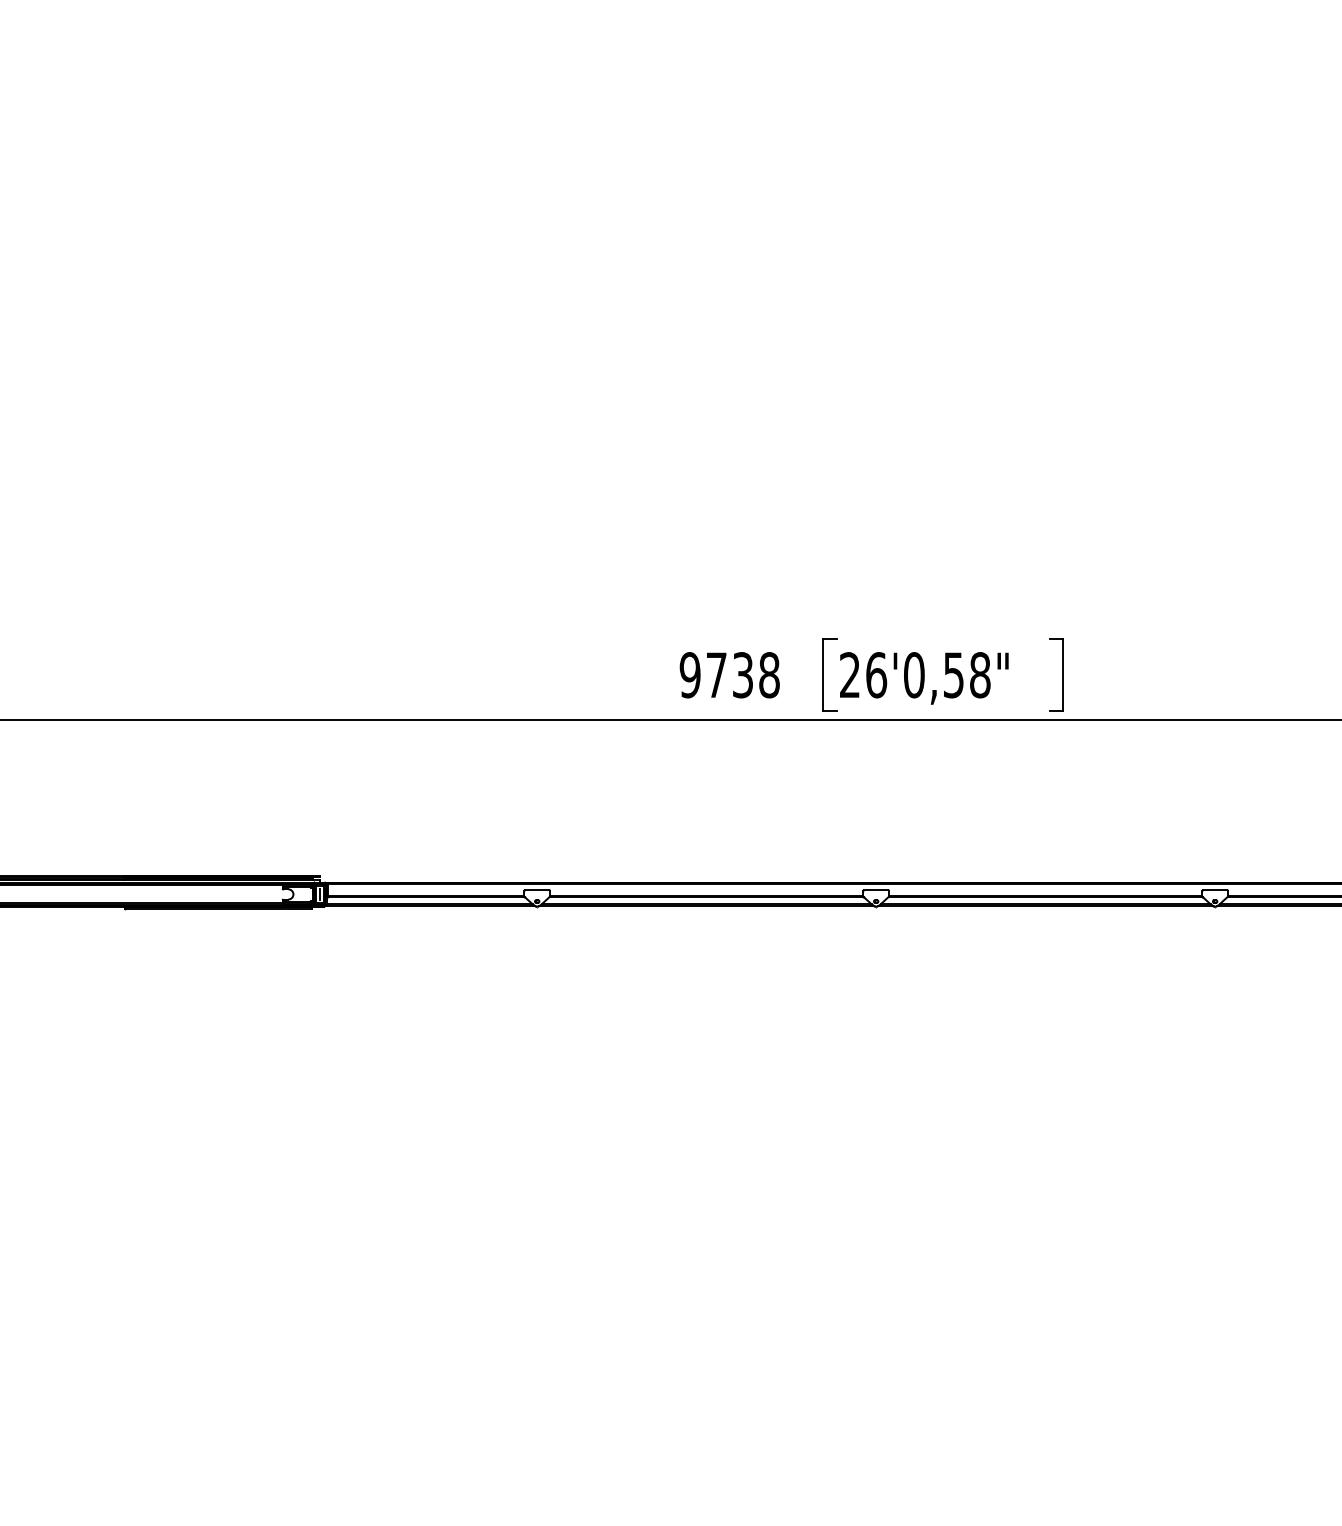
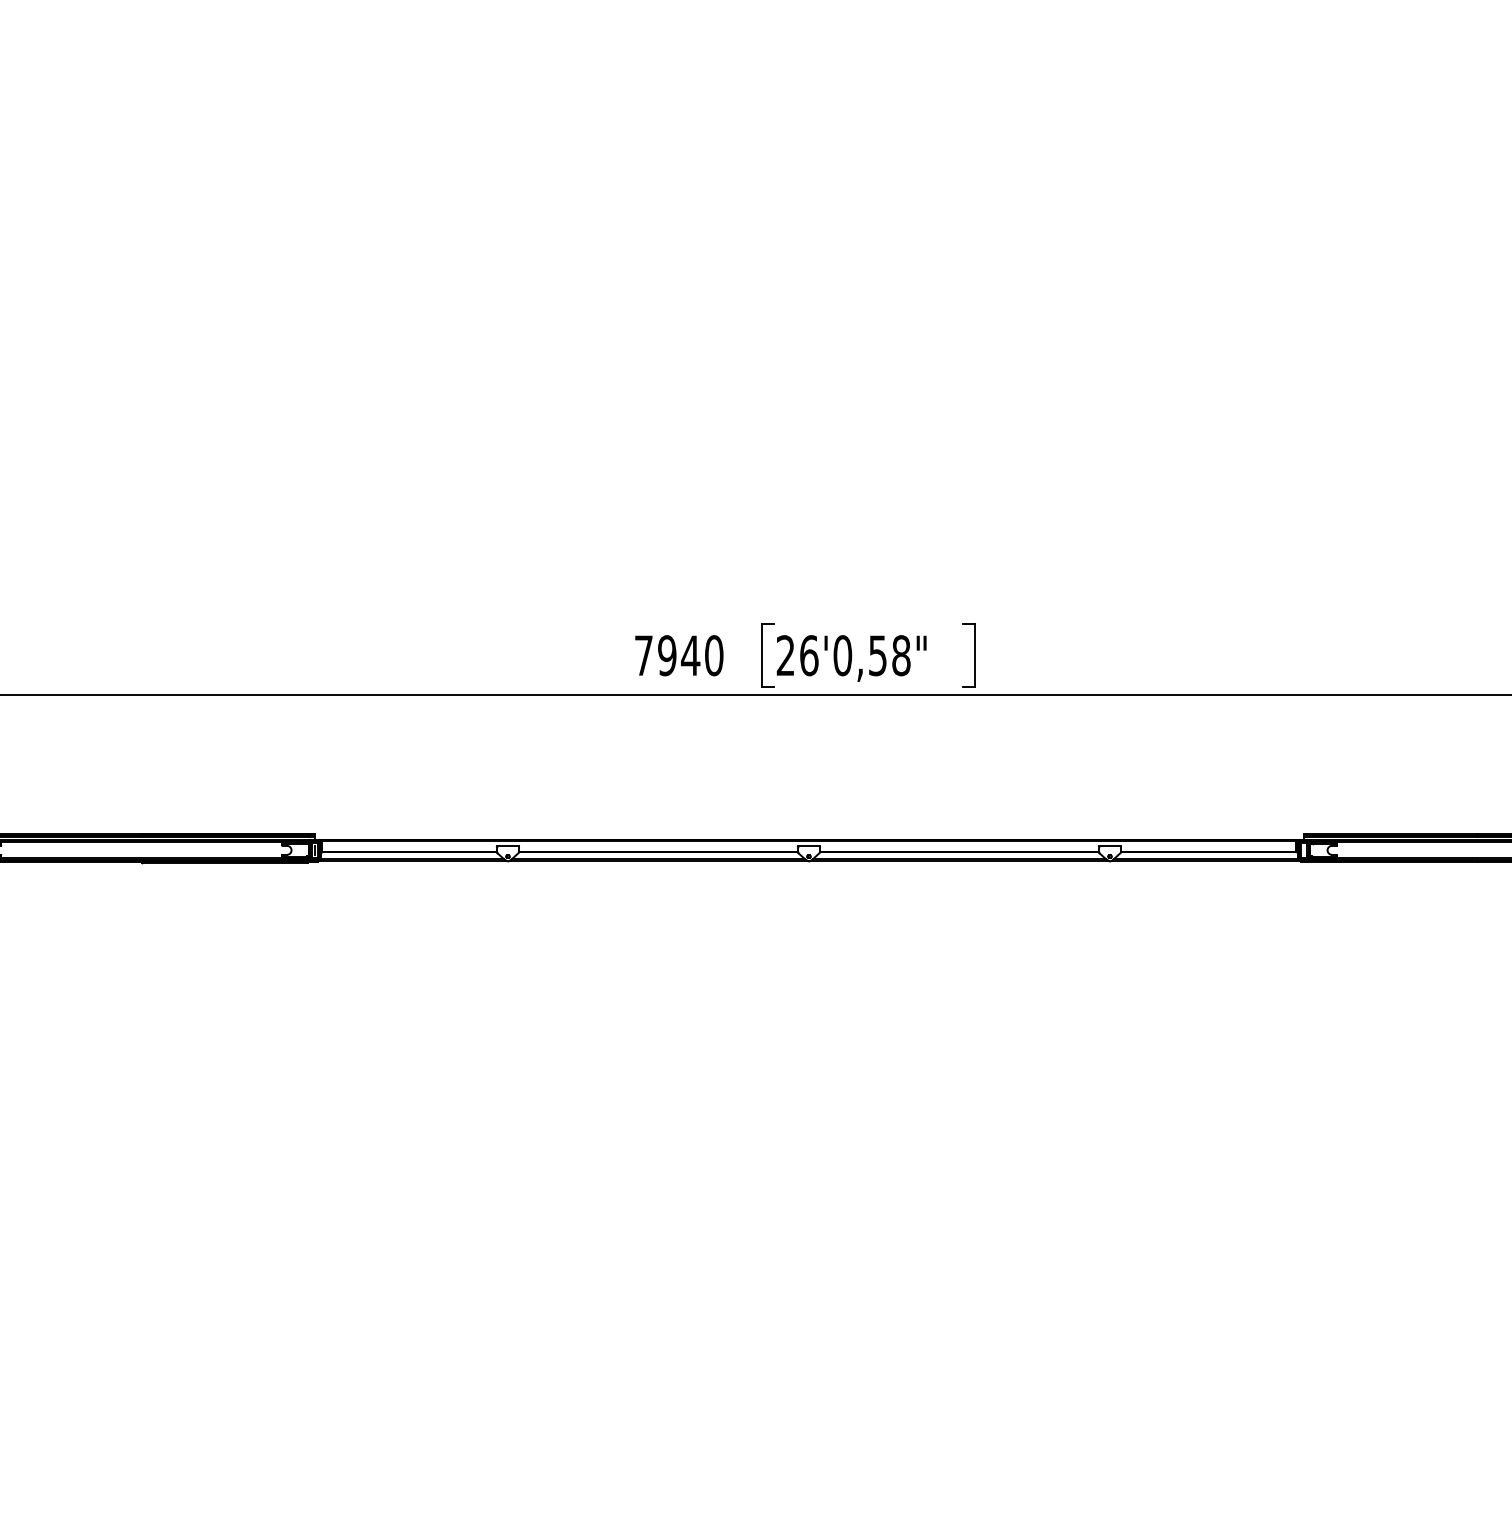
text: (729, 674) -> (678, 655), 9738 -> 7940

